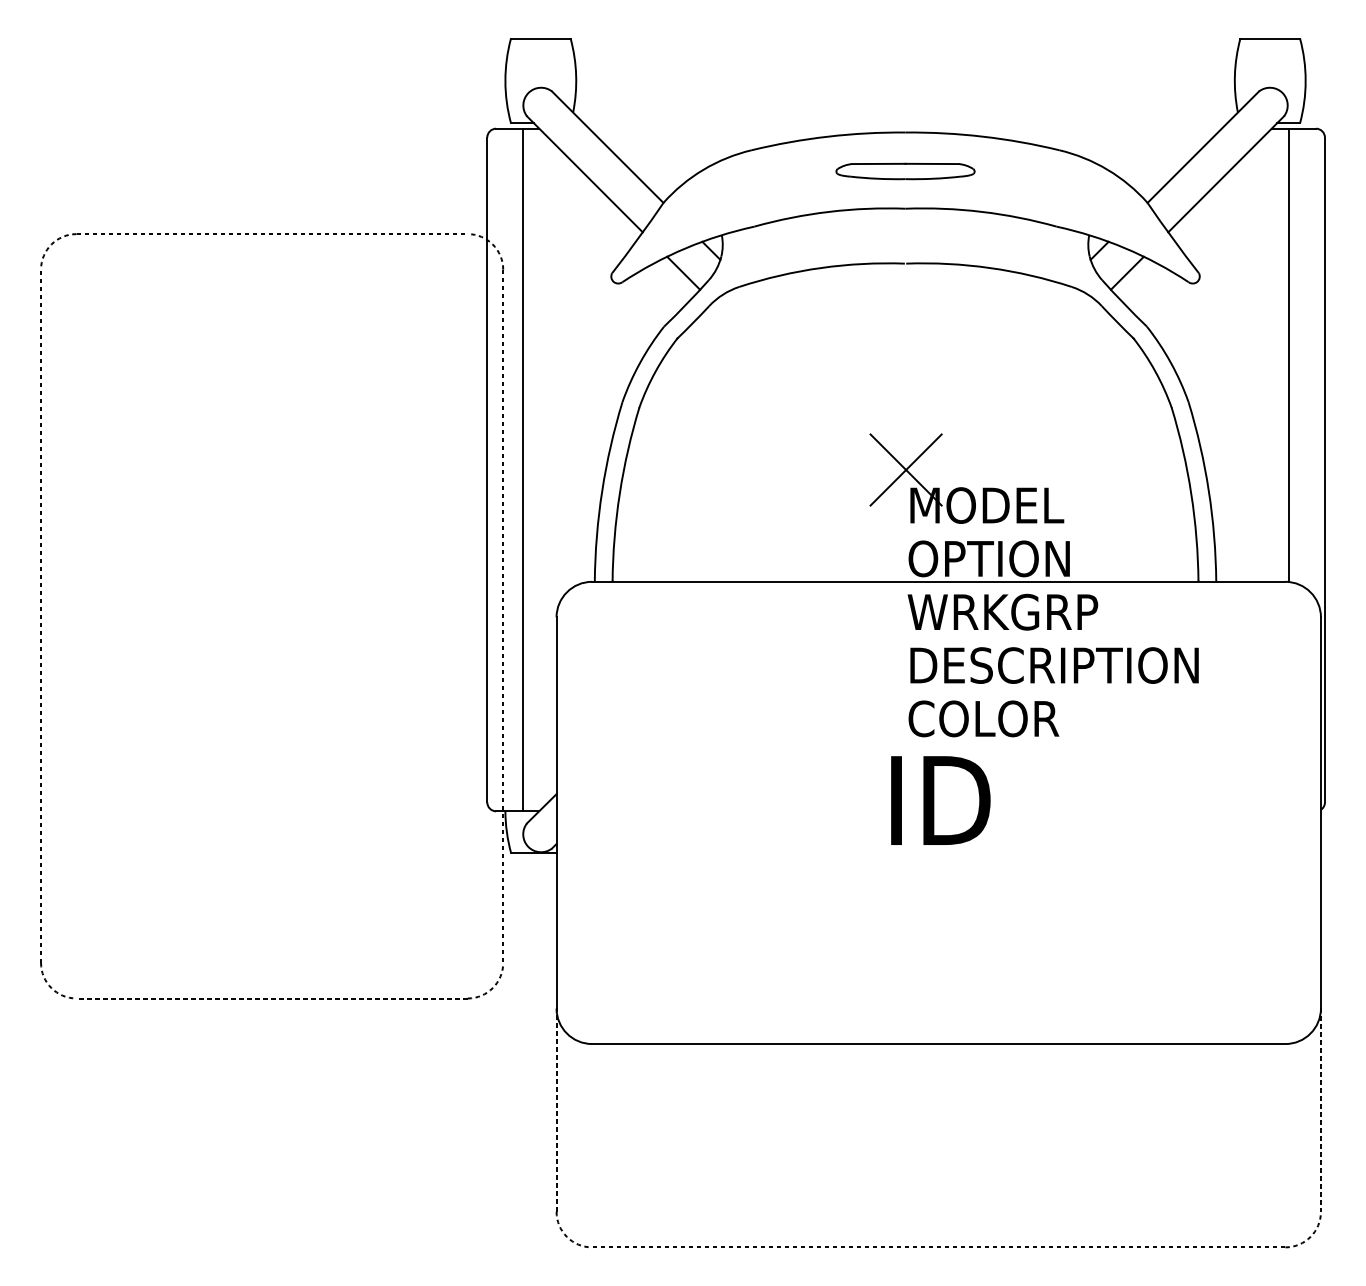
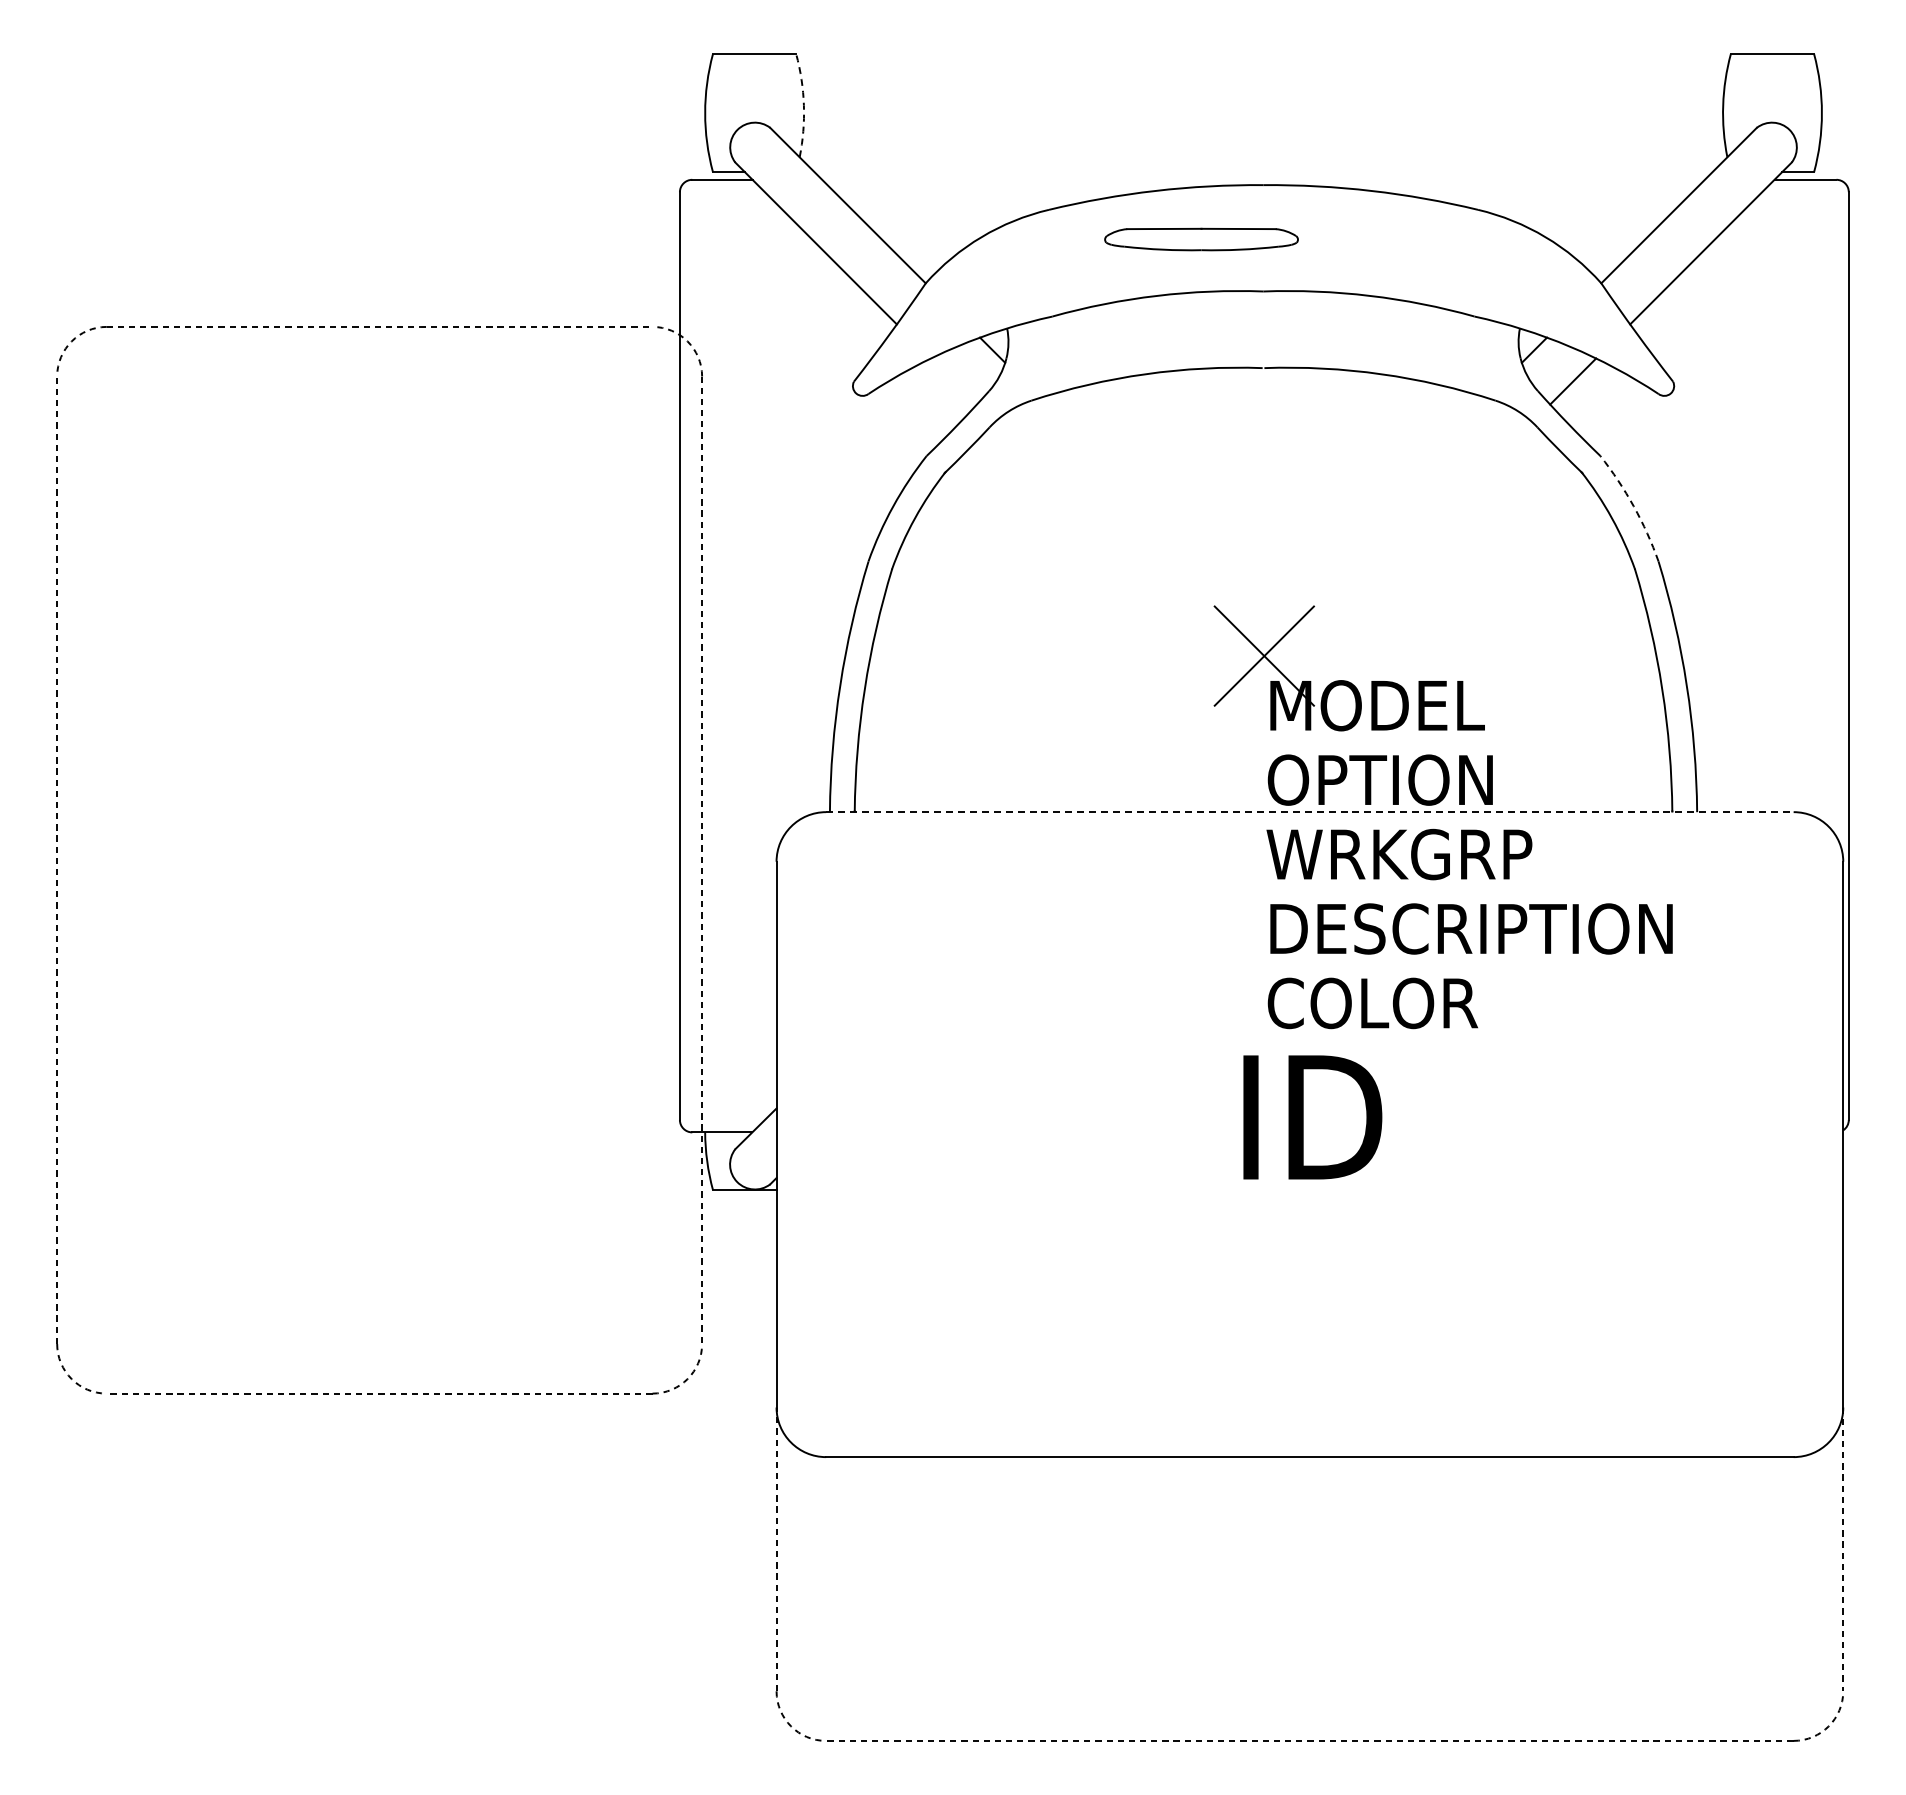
arc: (575, 75) -> (803, 105), solid -> dashed
part: (905, 171) -> (1201, 239), moved
line: (683, 273) -> (953, 381), removed
line: (1289, 354) -> (1799, 495), removed
arc: (1170, 362) -> (1633, 506), solid -> dashed
line: (522, 469) -> (729, 655), removed
line: (938, 582) -> (1309, 812), solid -> dashed

